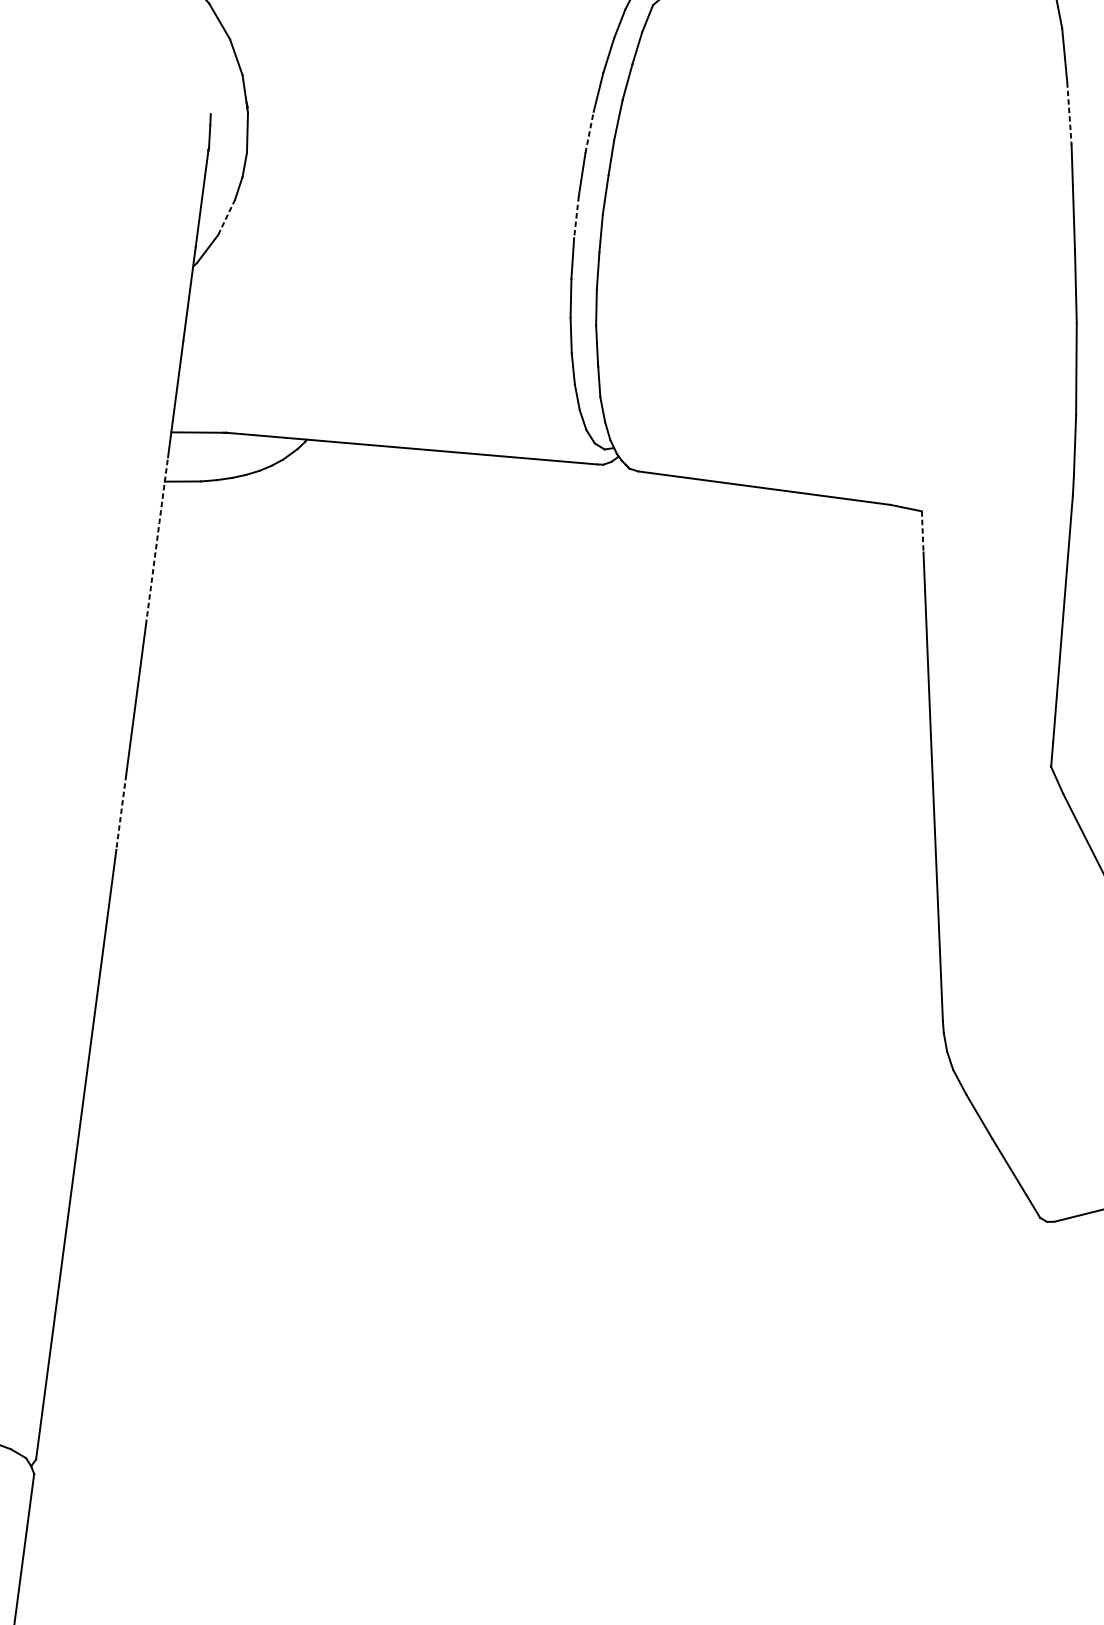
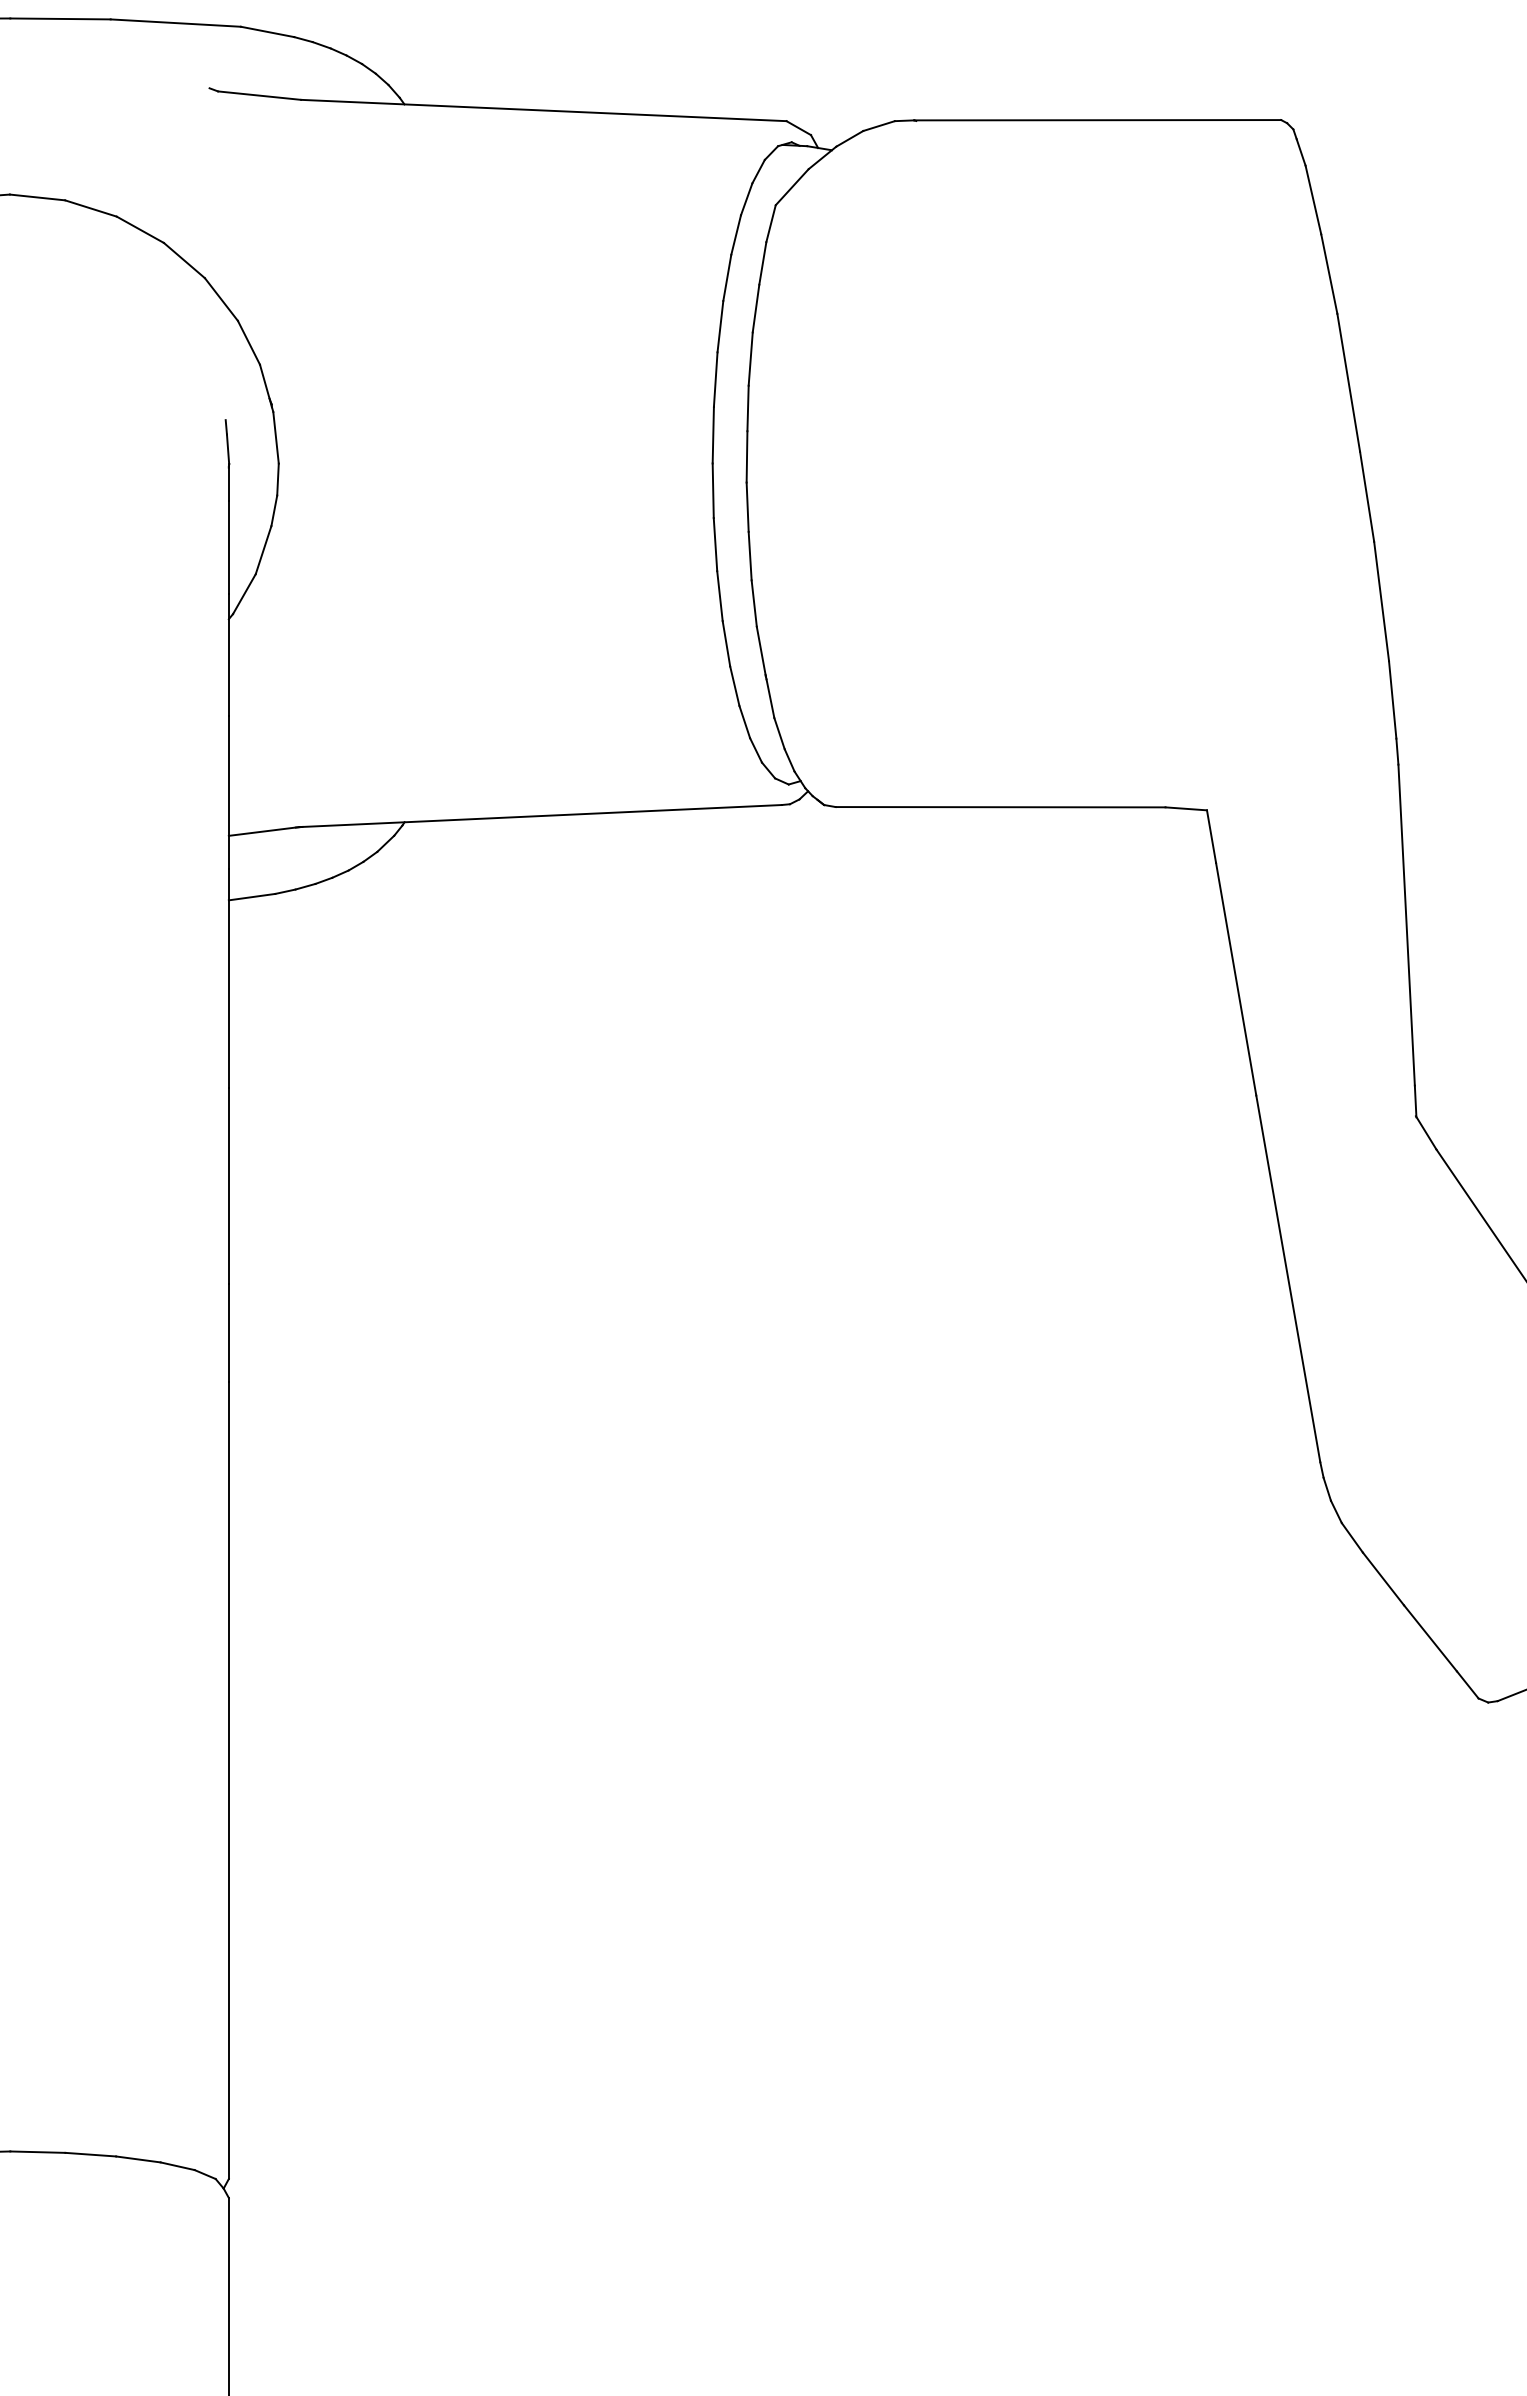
line: (1069, 113) -> (1329, 274), dashed -> solid
line: (589, 132) -> (715, 379), dashed -> solid
line: (226, 216) -> (263, 549), dashed -> solid
line: (576, 217) -> (713, 491), dashed -> solid
line: (922, 531) -> (1211, 836), dashed -> solid
line: (156, 541) -> (228, 978), dashed -> solid
line: (121, 812) -> (228, 1332), dashed -> solid

